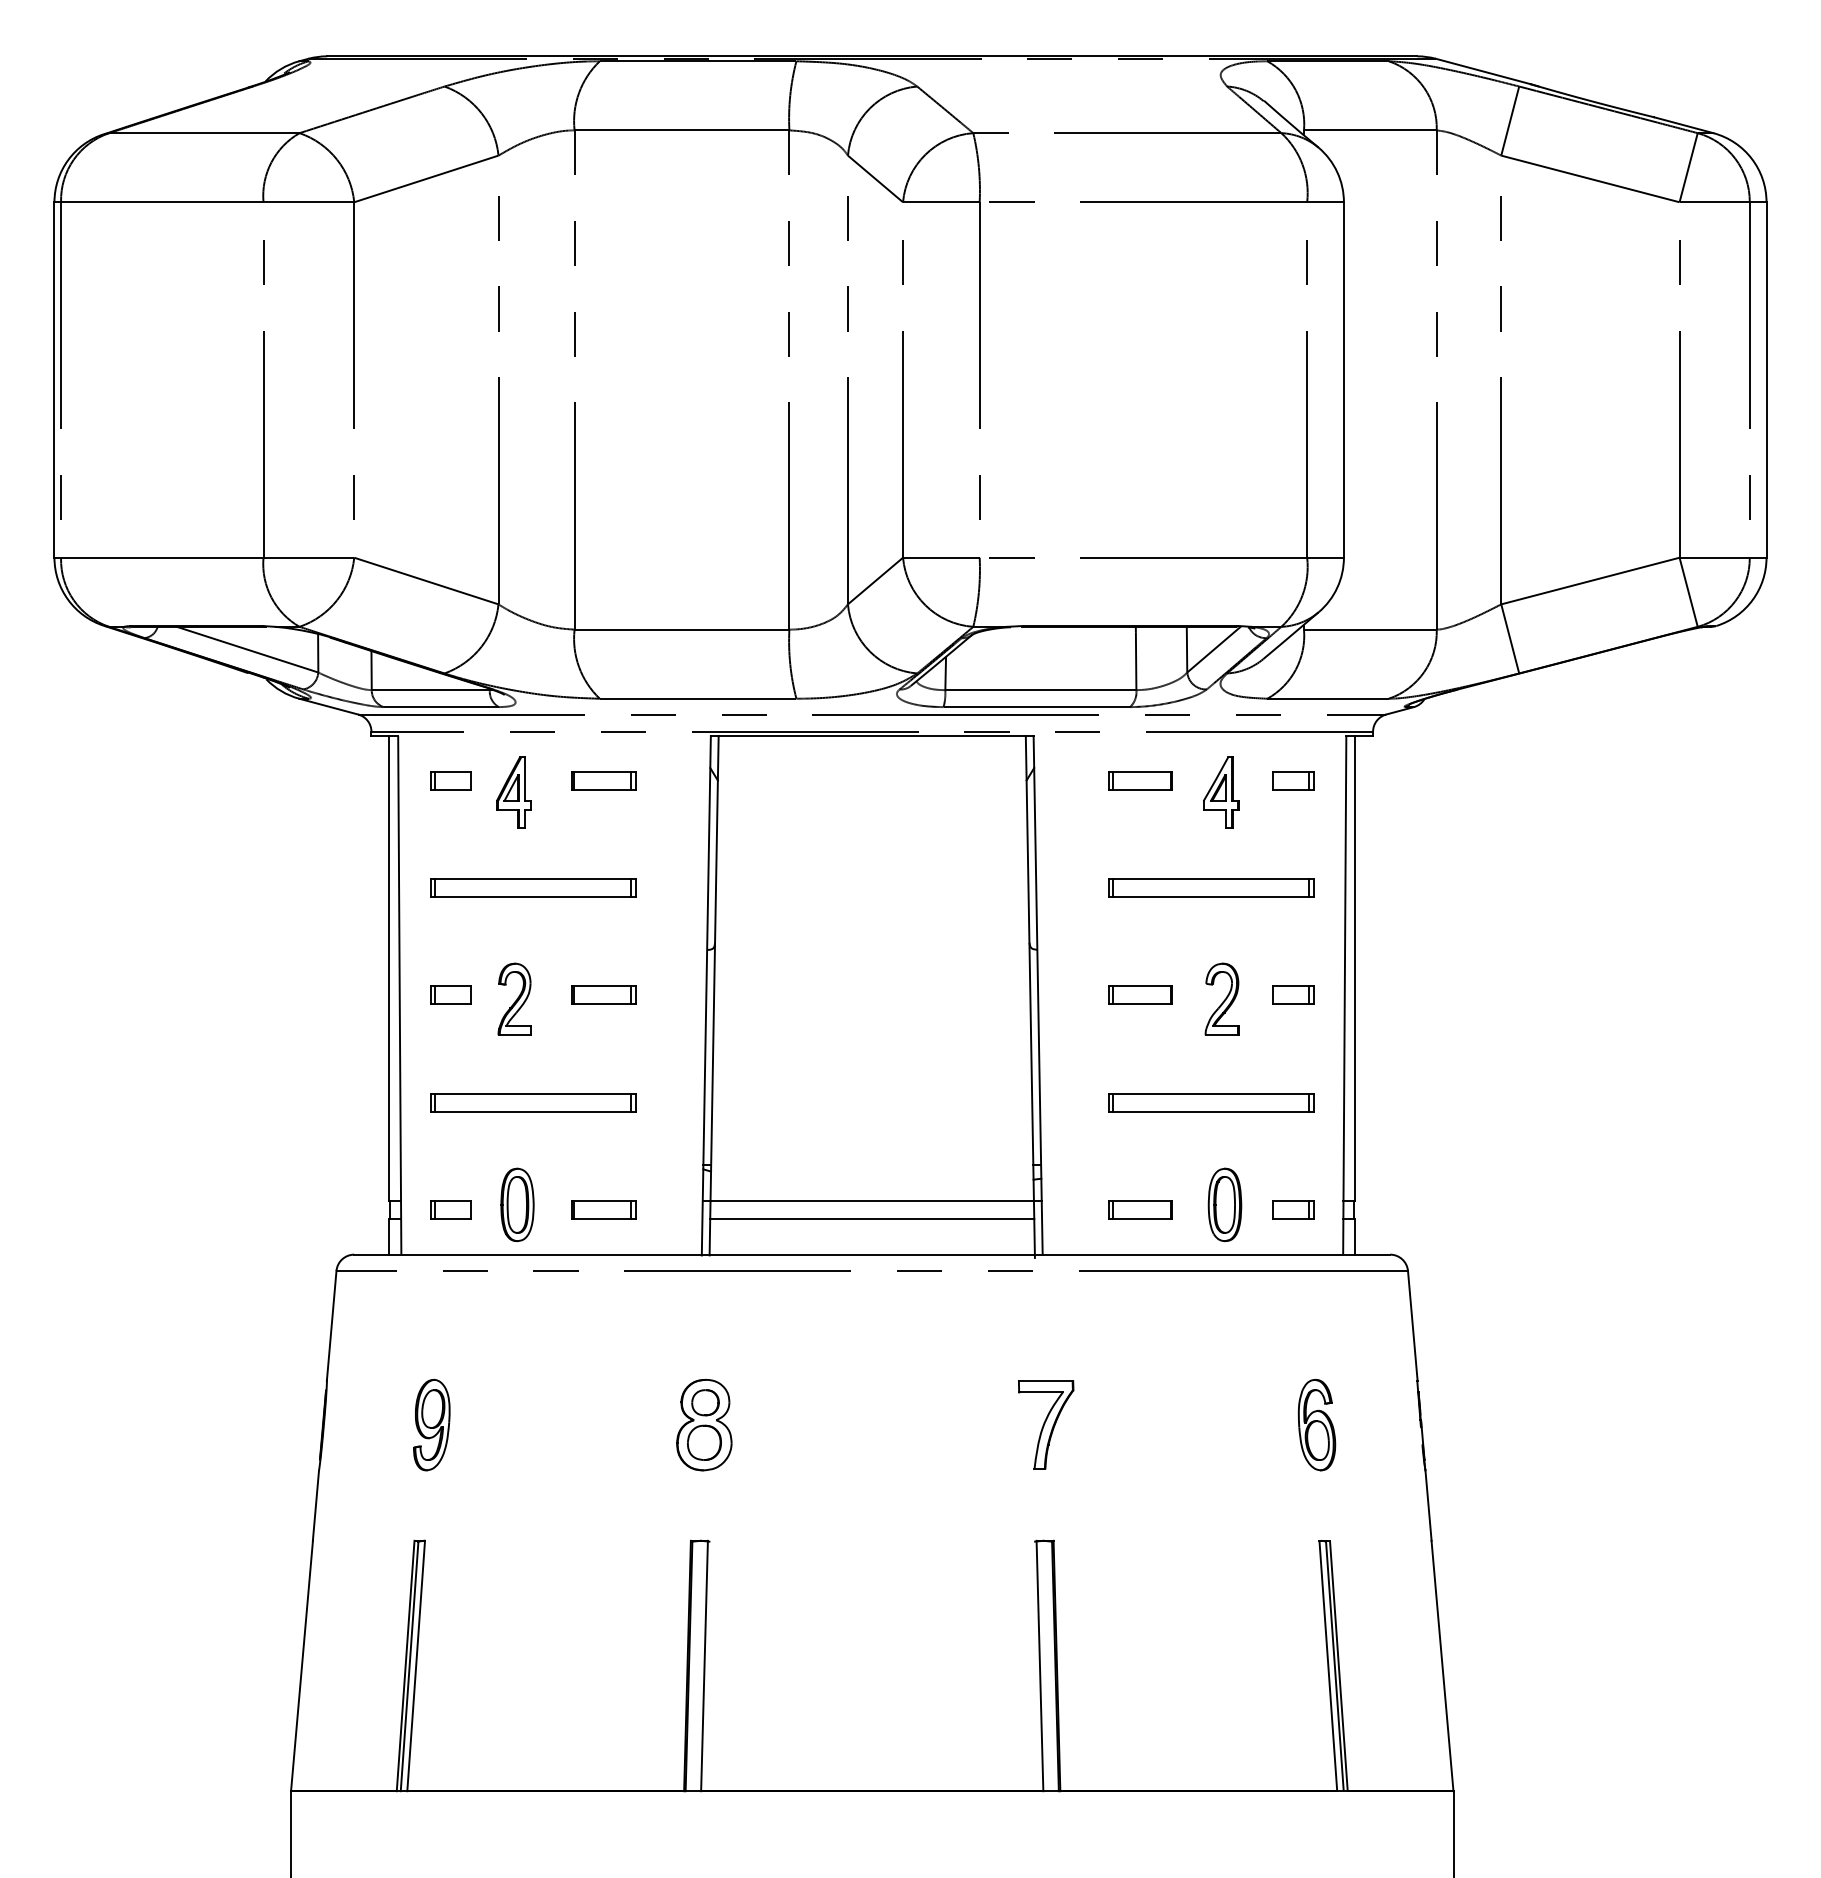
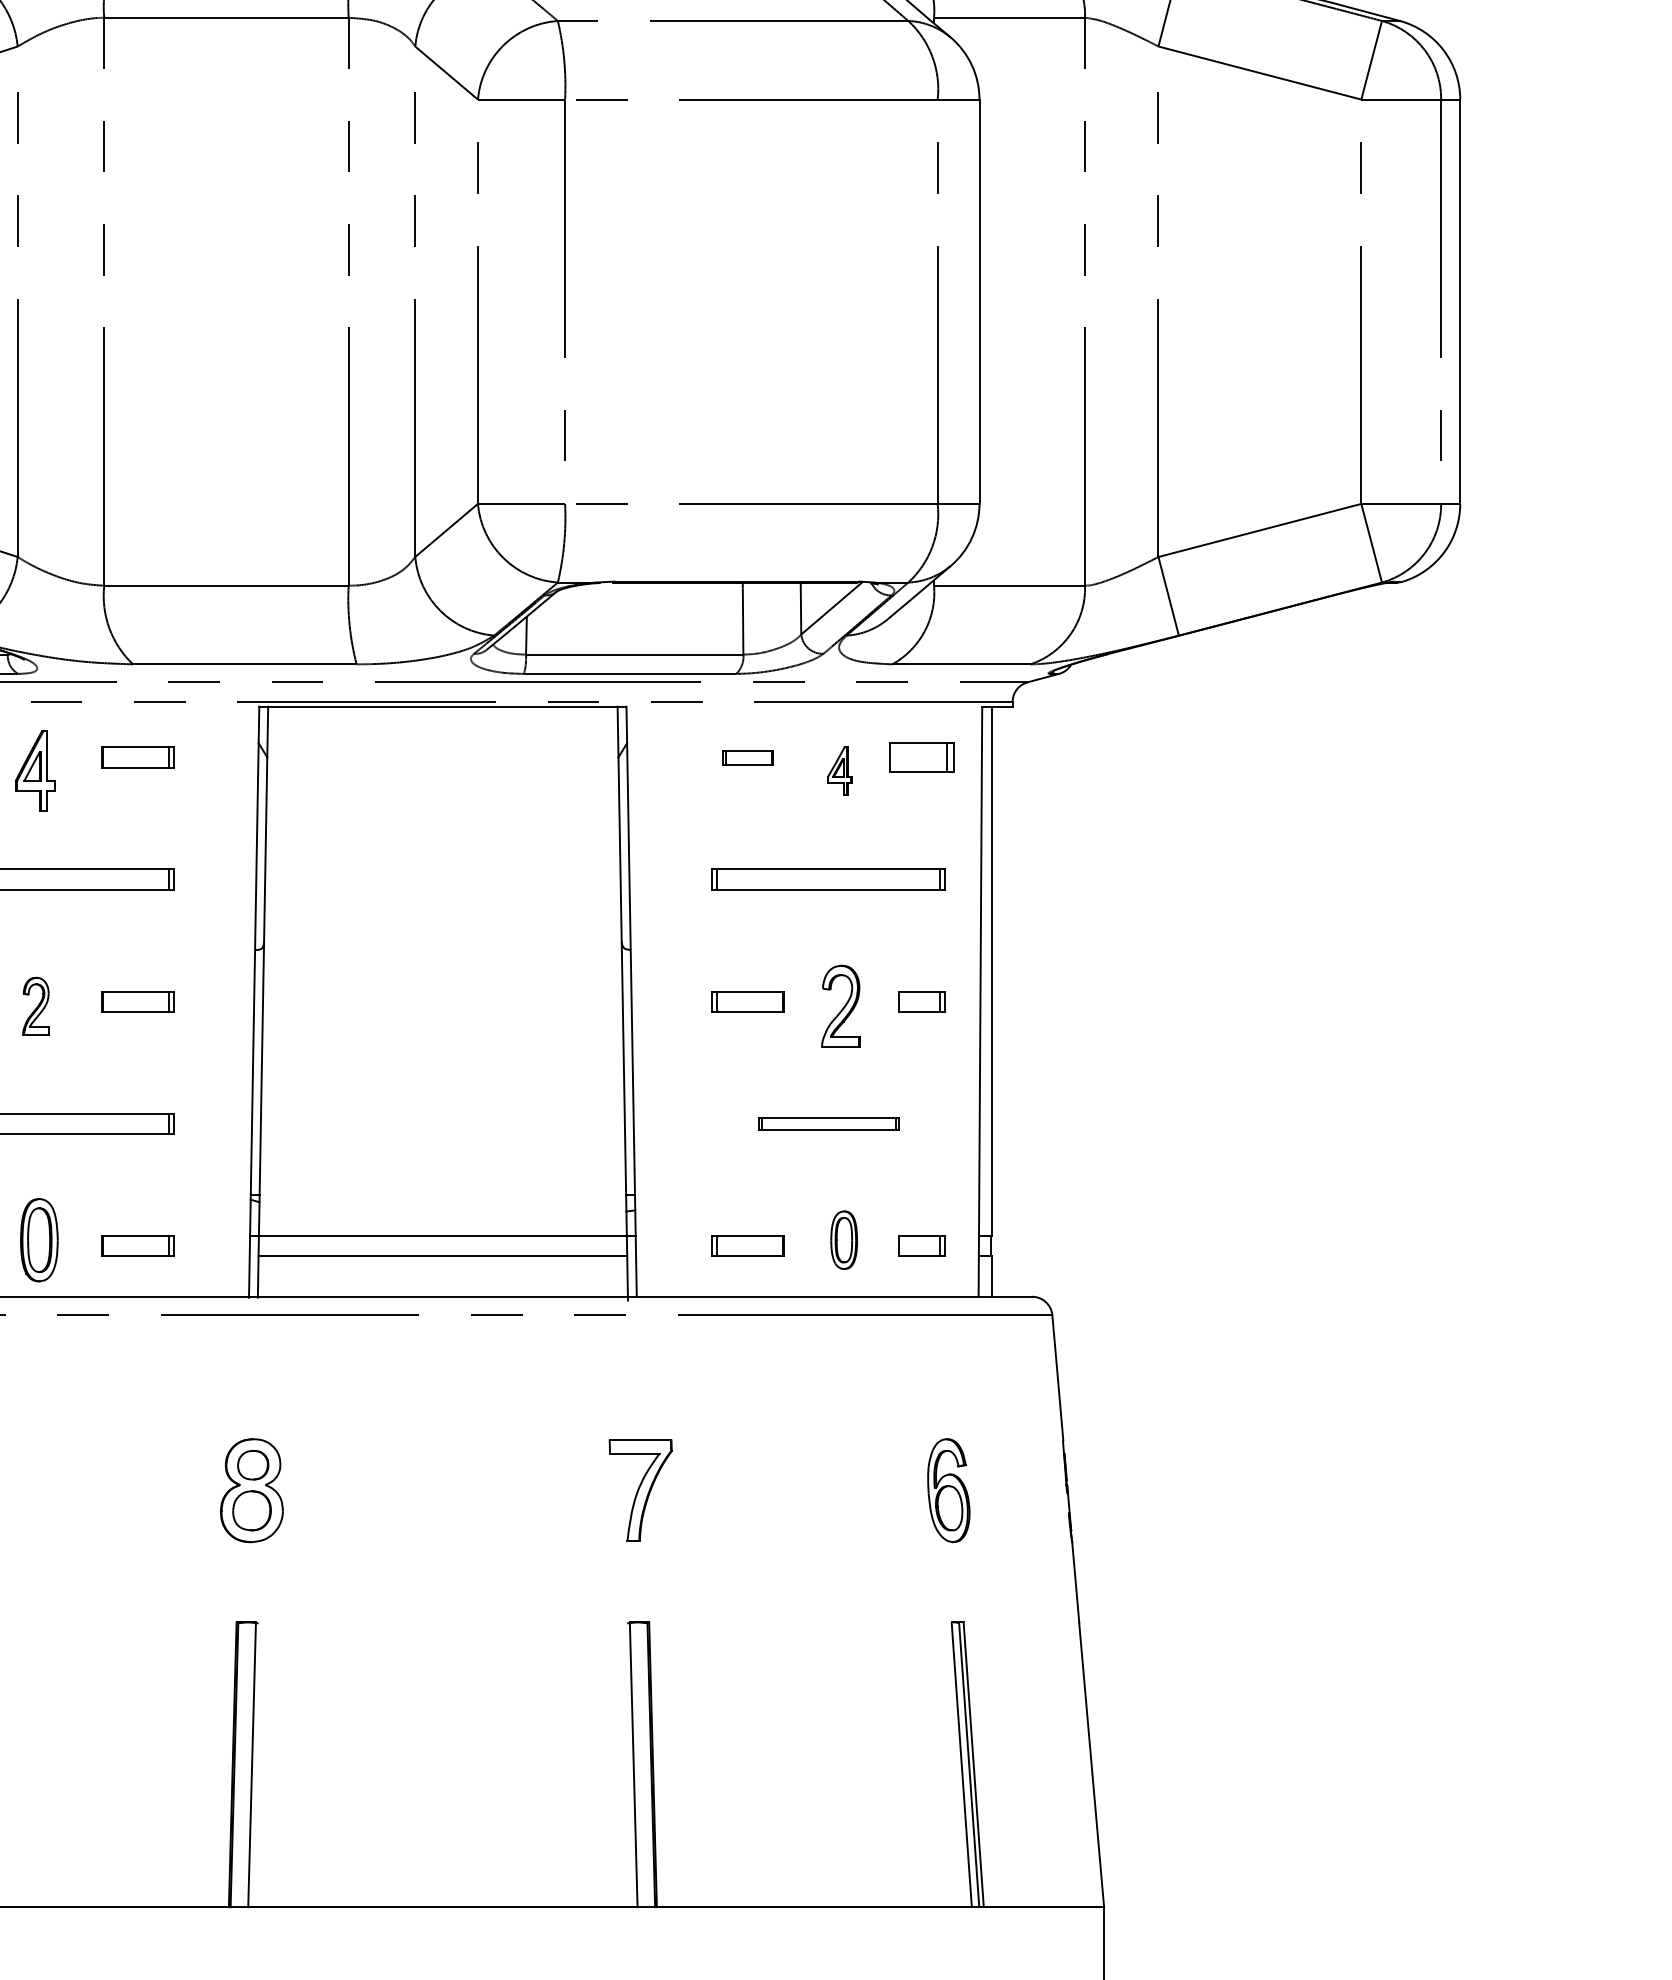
part: (1140, 780) -> (748, 757), size x0.7
part: (1293, 780) -> (922, 757), size x1.4
part: (1221, 792) -> (840, 771), size x0.6
part: (514, 998) -> (35, 1005), size x0.7
part: (1211, 1102) -> (828, 1123), size x0.6
part: (1224, 1204) -> (843, 1239), size x0.7

